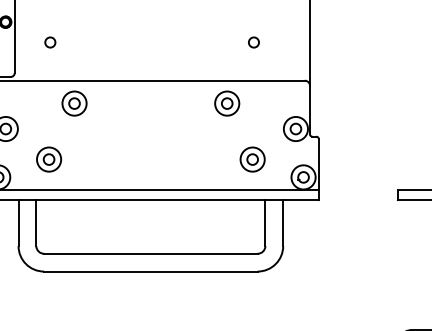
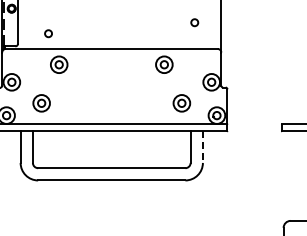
circle: (50, 42) -> (48, 33), moved
circle: (253, 42) -> (194, 22), moved
line: (282, 223) -> (202, 147), solid -> dashed

